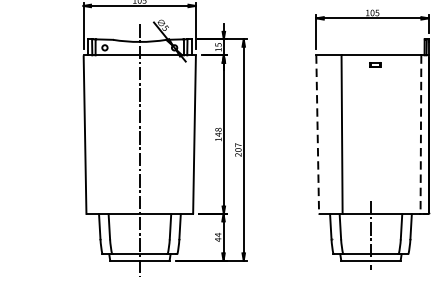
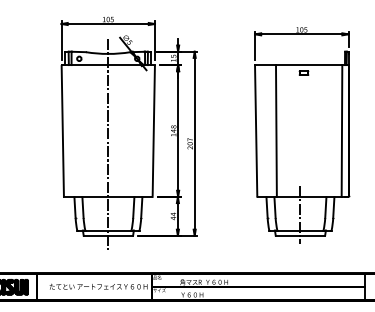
line: (318, 134) -> (256, 130), dashed -> solid
line: (420, 134) -> (341, 130), dashed -> solid

